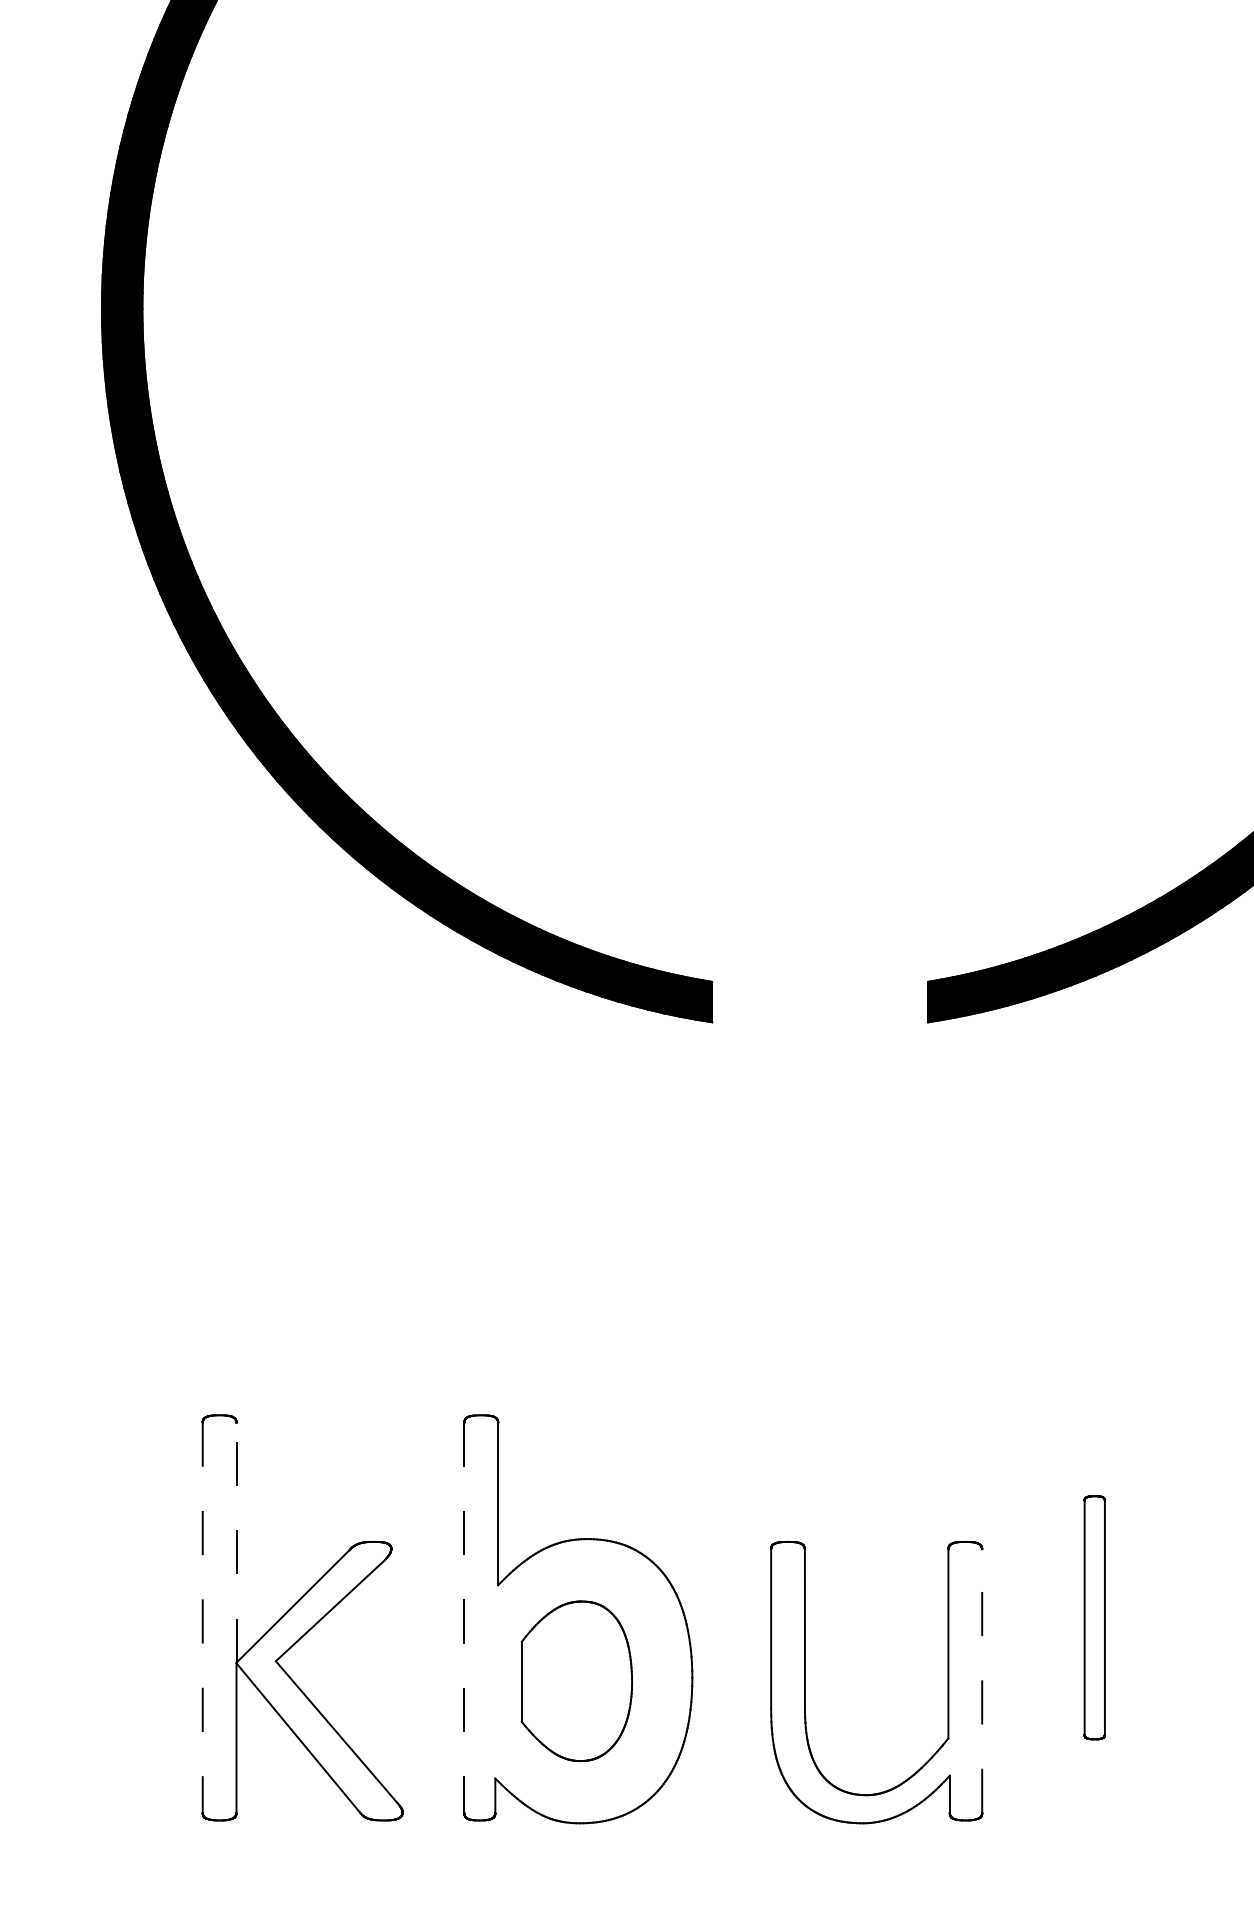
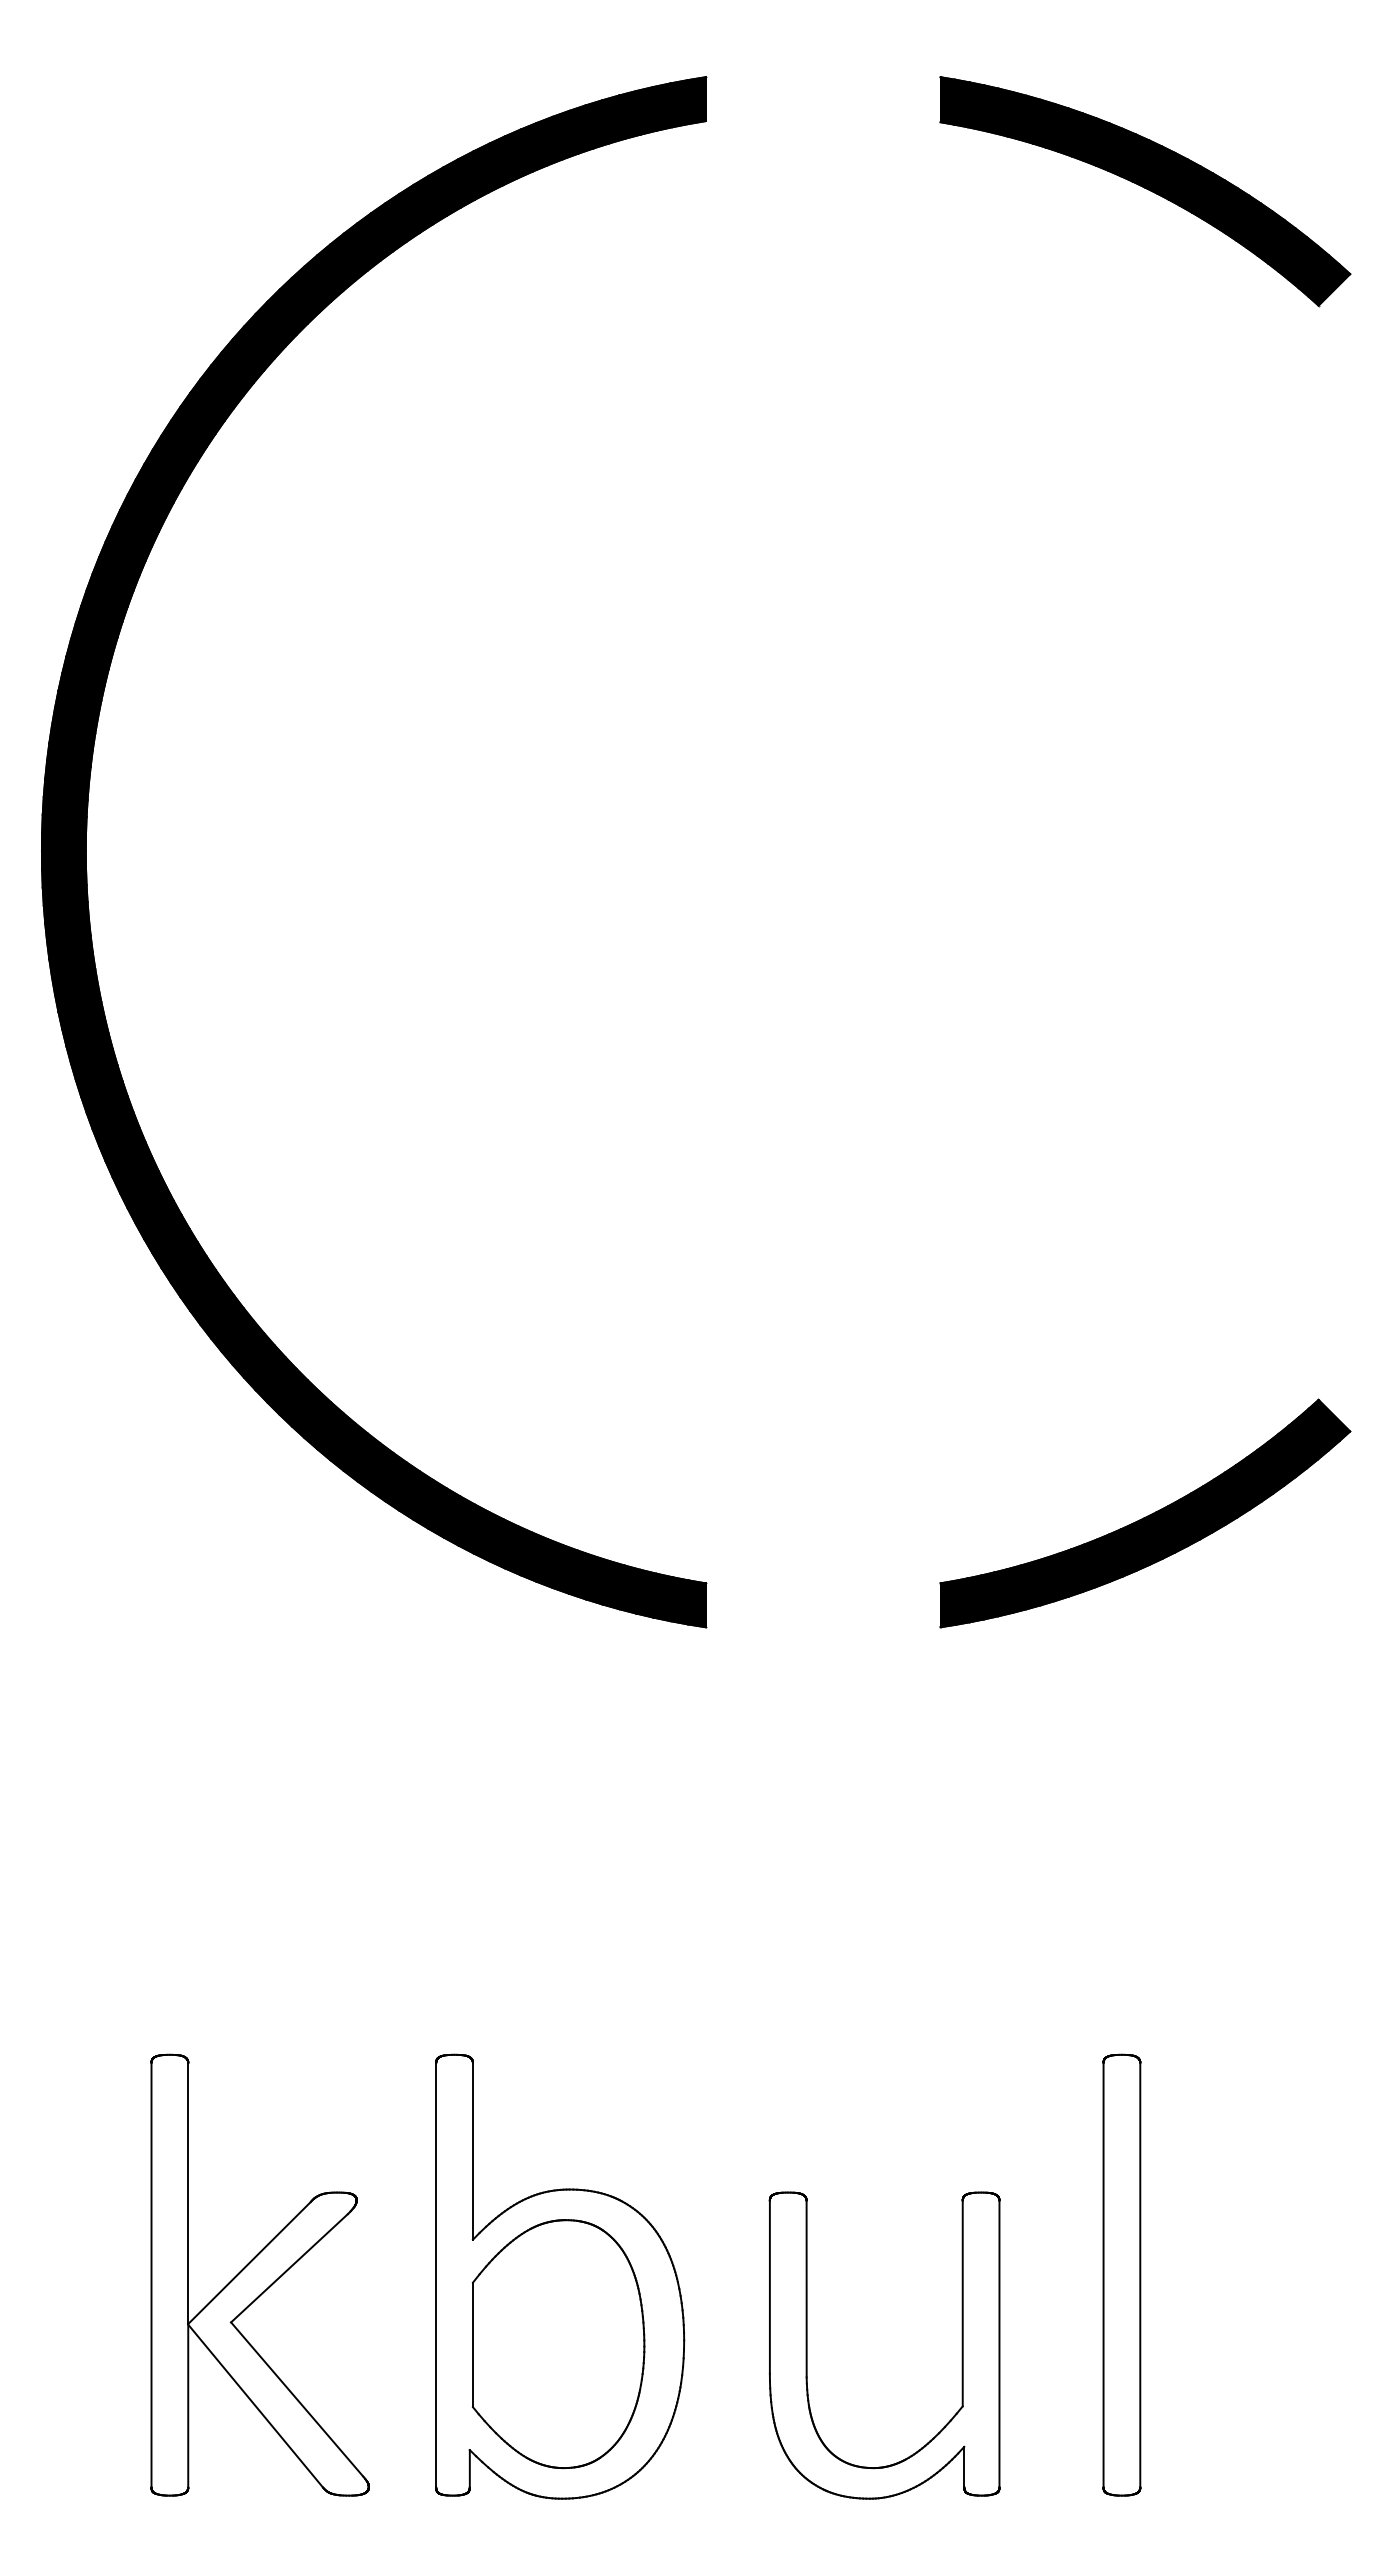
line: (236, 1542) -> (188, 2193), dashed -> solid
part: (1094, 1617) -> (1121, 2274), size x1.67
line: (202, 1618) -> (151, 2275), dashed -> solid
line: (464, 1618) -> (436, 2275), dashed -> solid
line: (982, 1680) -> (999, 2343), dashed -> solid
part: (576, 1681) -> (558, 2344), size x1.43

